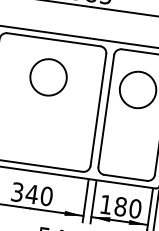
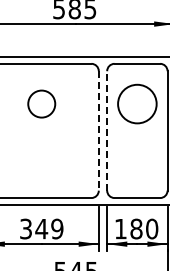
circle: (48, 76) -> (41, 103), size x0.7
line: (98, 109) -> (98, 130), solid -> dashed
line: (106, 110) -> (107, 130), solid -> dashed
text: (46, 196) -> (57, 229), 340 -> 349

